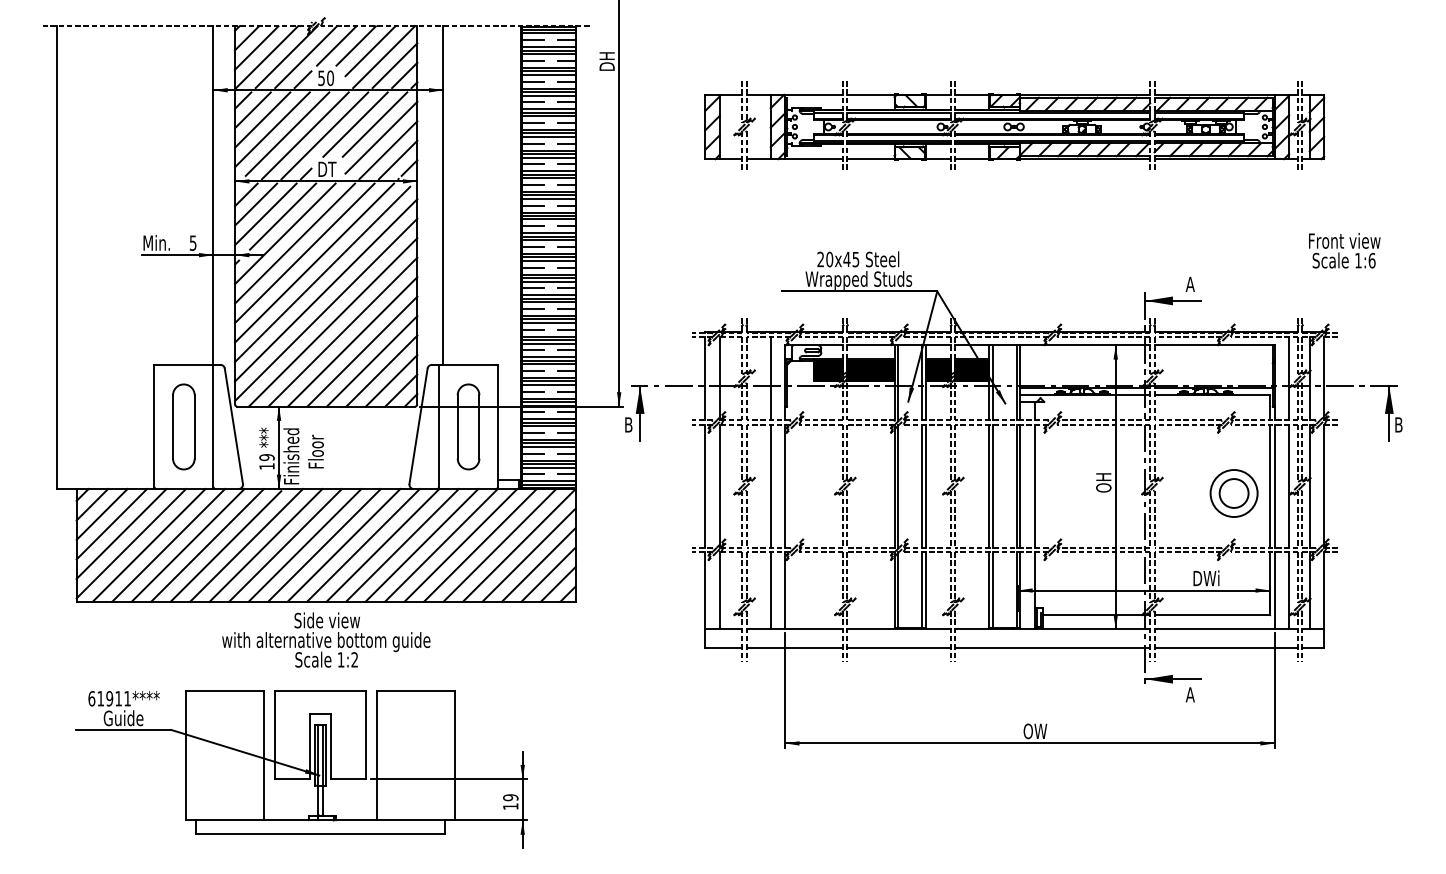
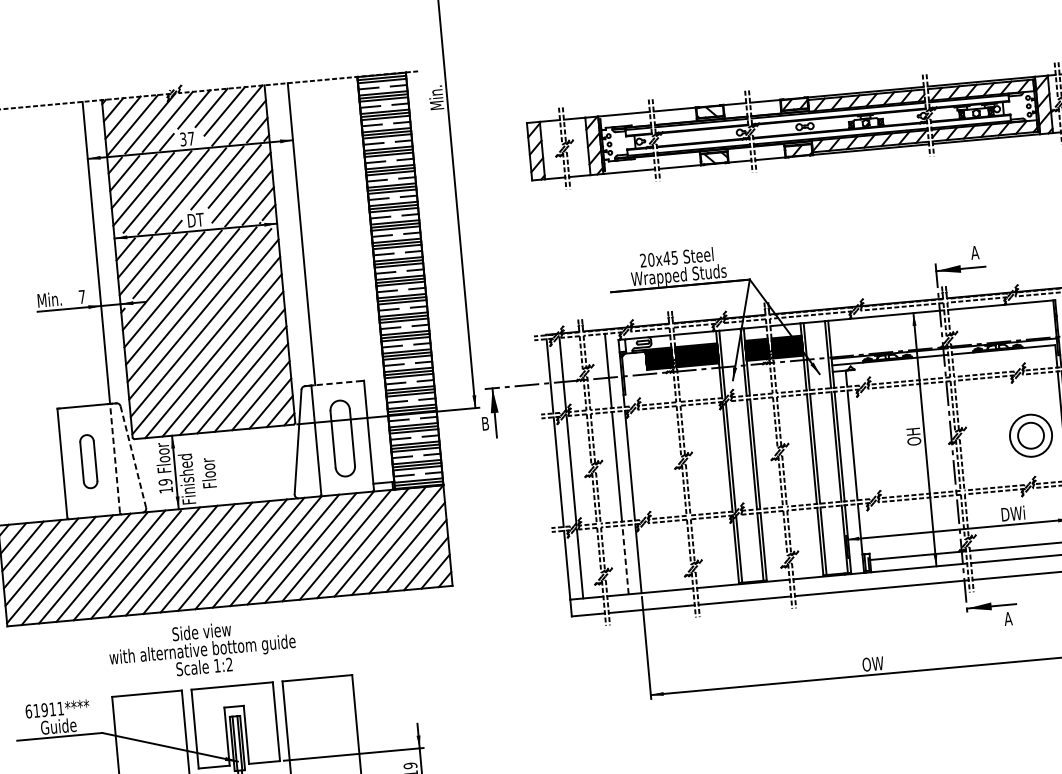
text: (606, 56) -> (435, 96), DH -> Min.
text: (325, 78) -> (186, 139), 50 -> 37
text: (192, 242) -> (81, 296), 5 -> 7
line: (468, 364) -> (337, 382), solid -> dashed
line: (213, 425) -> (115, 457), solid -> dashed
part: (183, 426) -> (88, 461), size x0.7
line: (233, 426) -> (133, 457), solid -> dashed
text: (266, 430) -> (162, 458), *** -> Floor
line: (770, 590) -> (625, 559), solid -> dashed
text: (326, 639) -> (202, 648), moved

